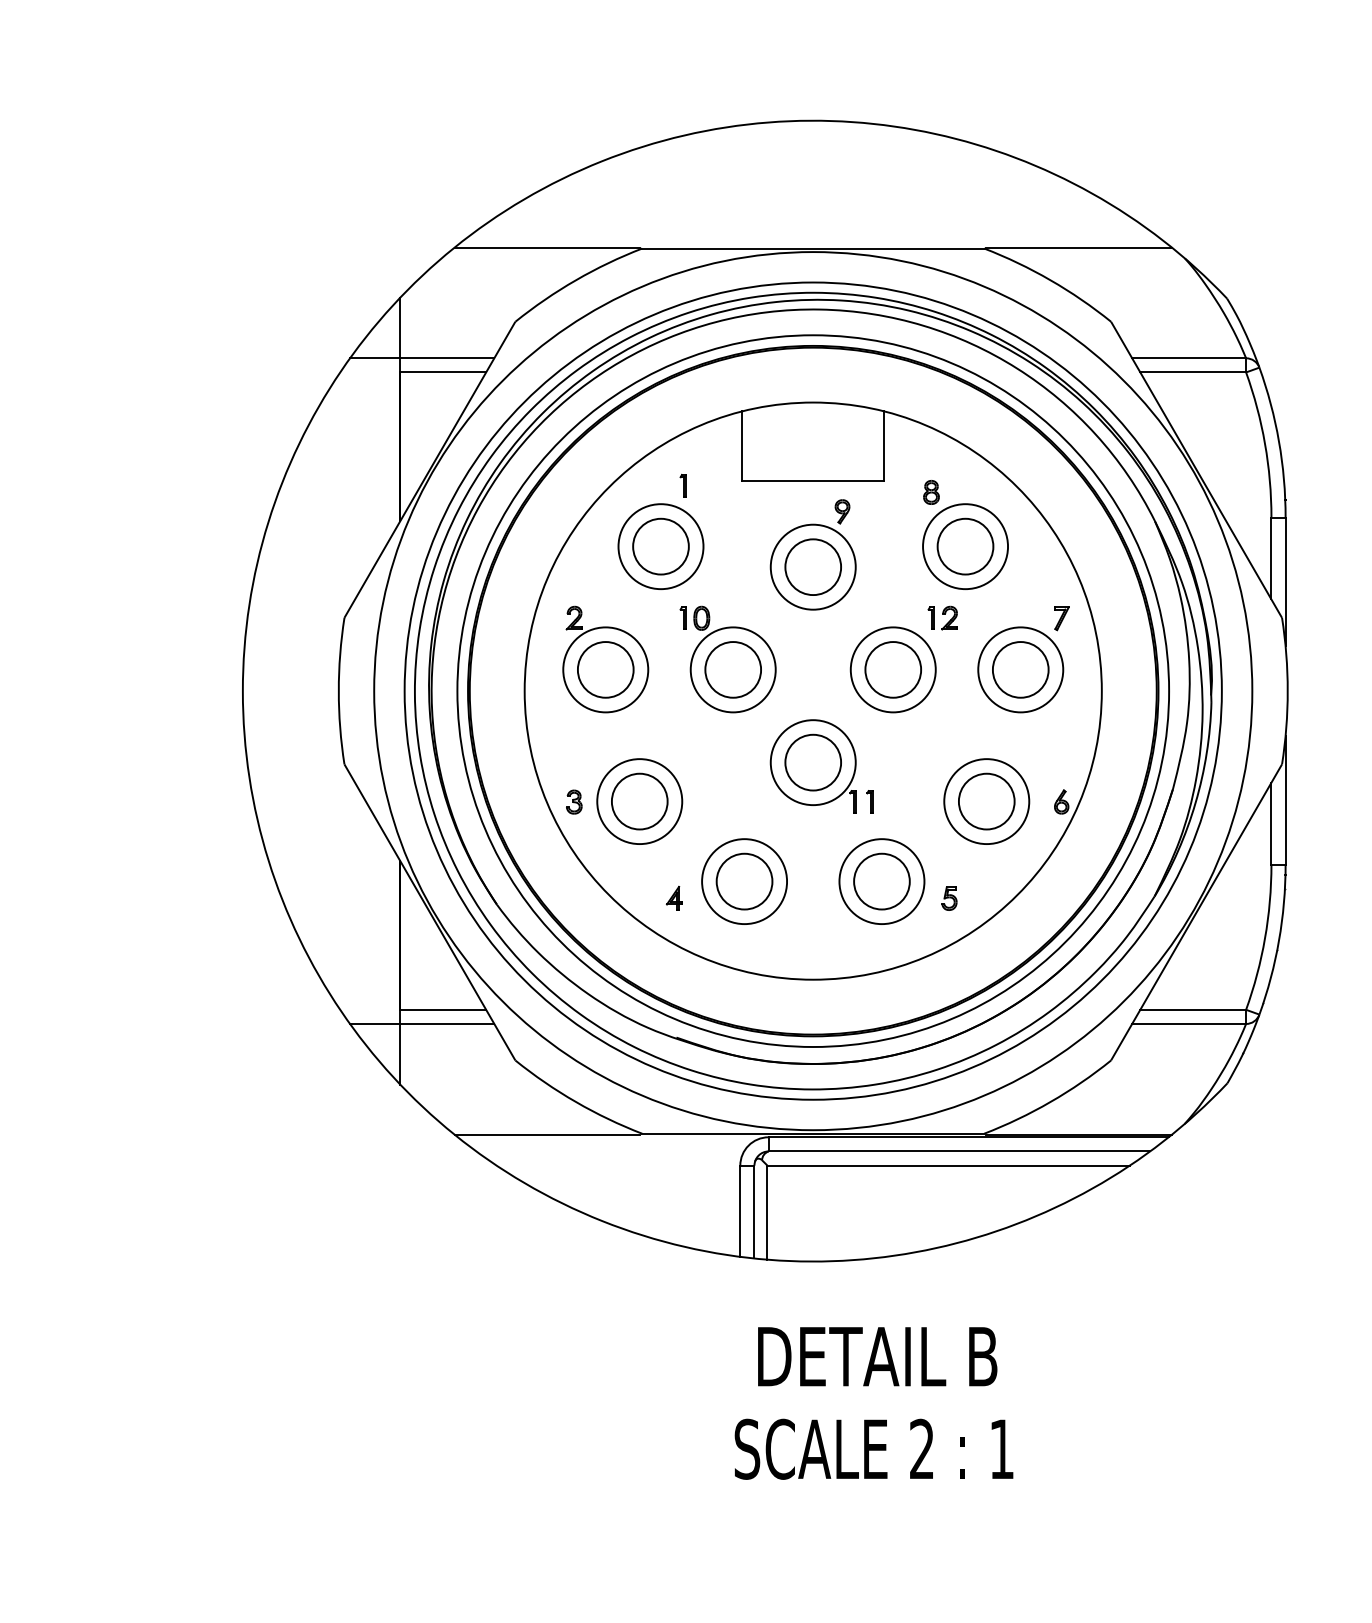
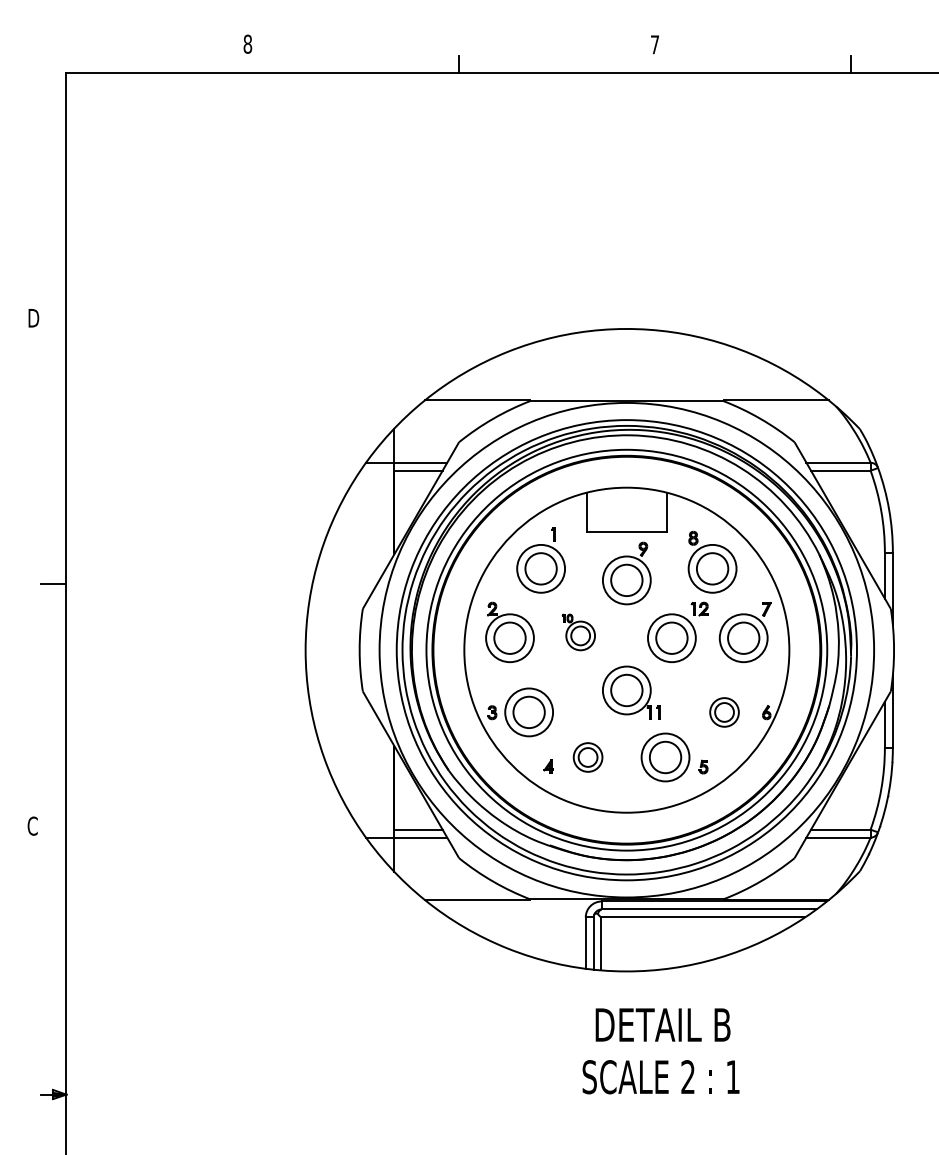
part: (727, 659) -> (578, 632), size x0.6
part: (986, 801) -> (724, 712), size x0.6
part: (743, 881) -> (587, 757), size x0.6

